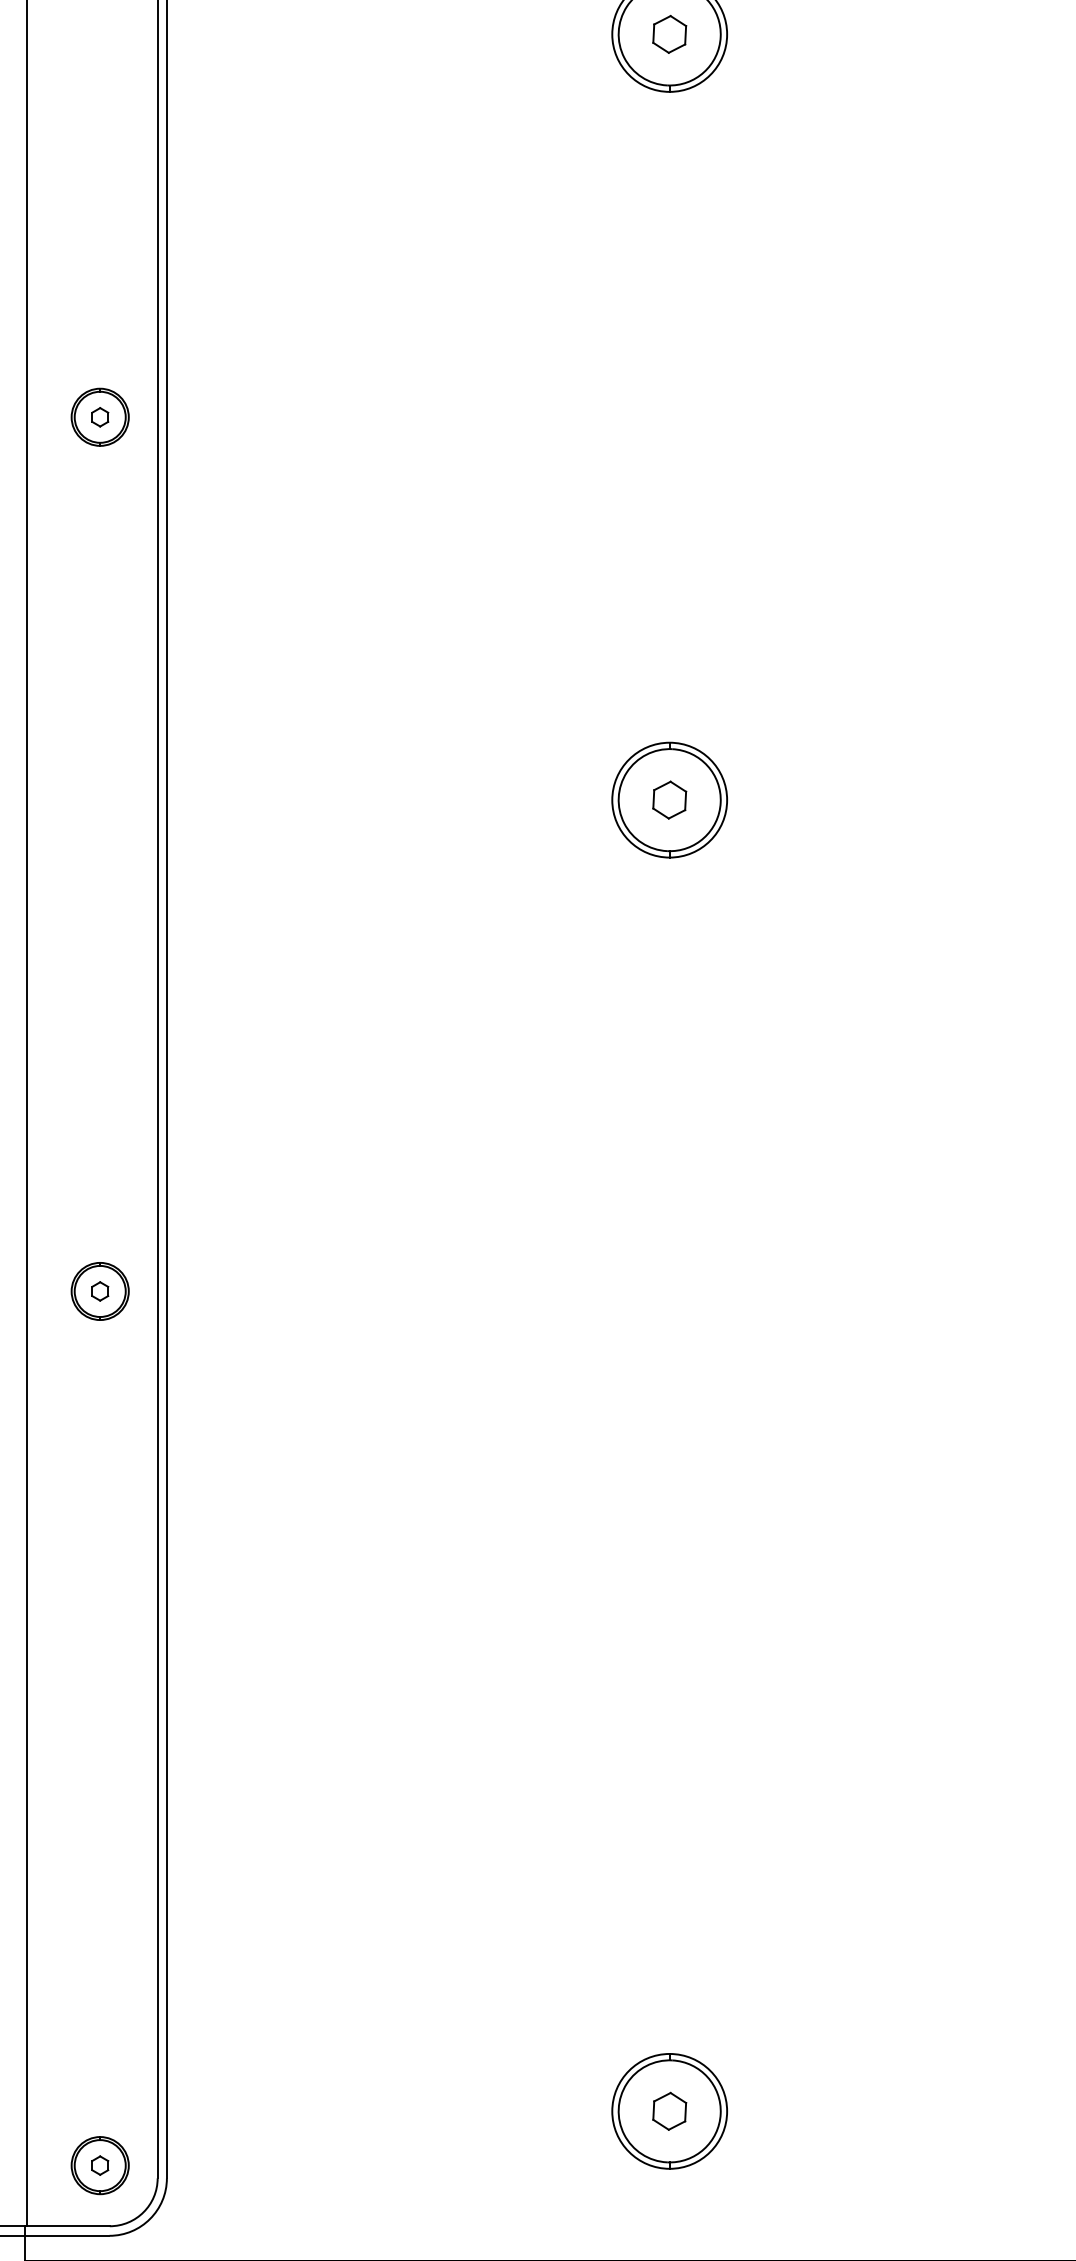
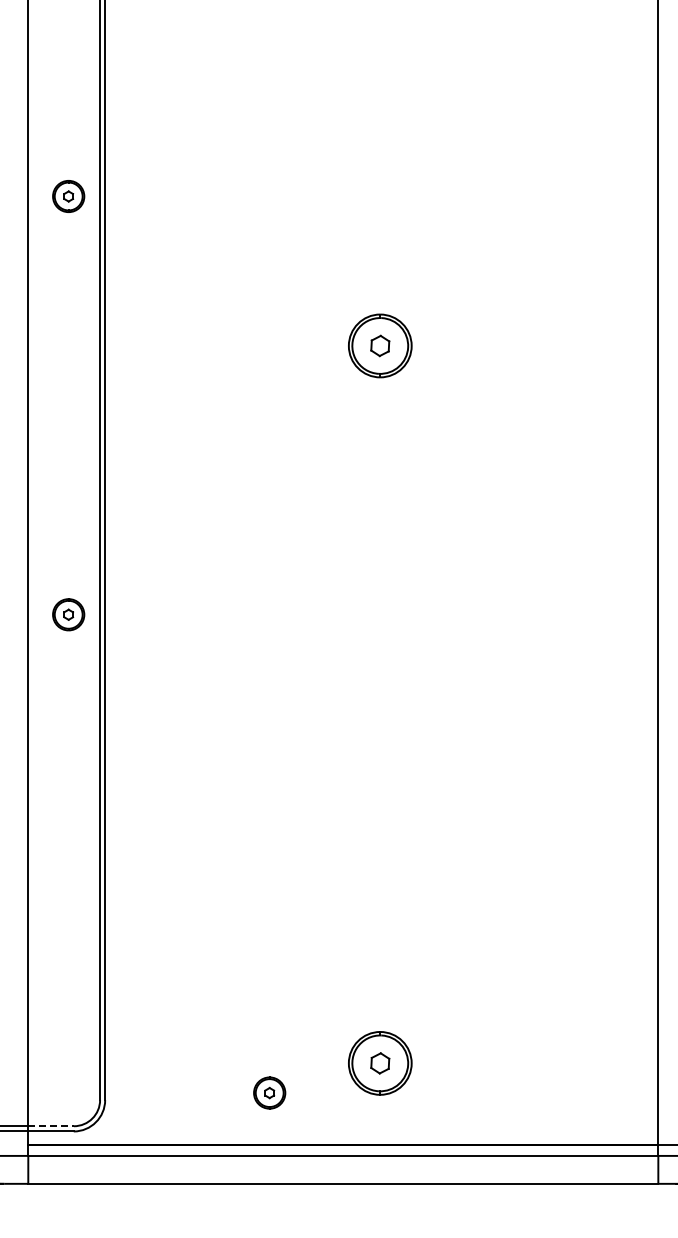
part: (99, 417) -> (68, 196), moved
part: (99, 2164) -> (269, 1092), moved
line: (68, 2226) -> (51, 1126), solid -> dashed

